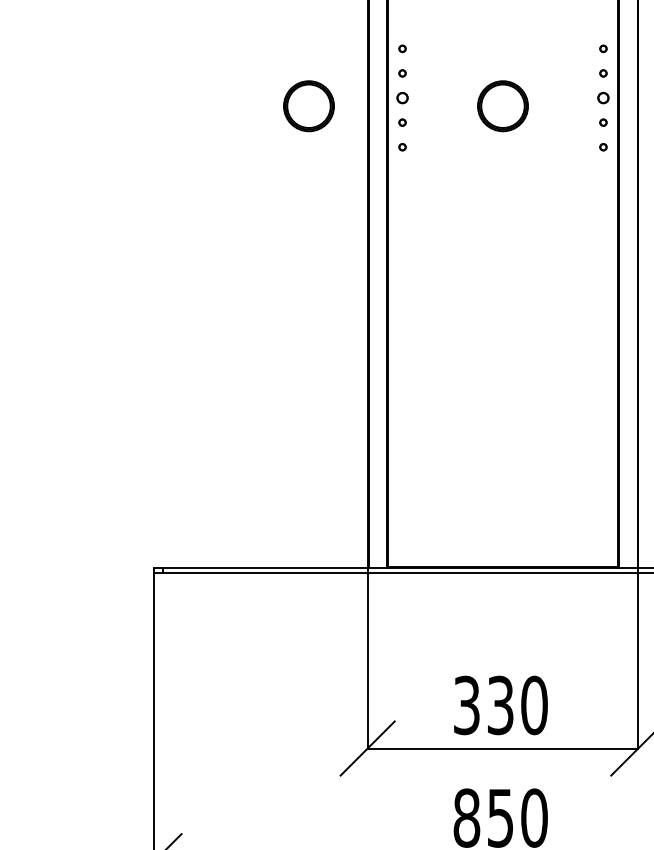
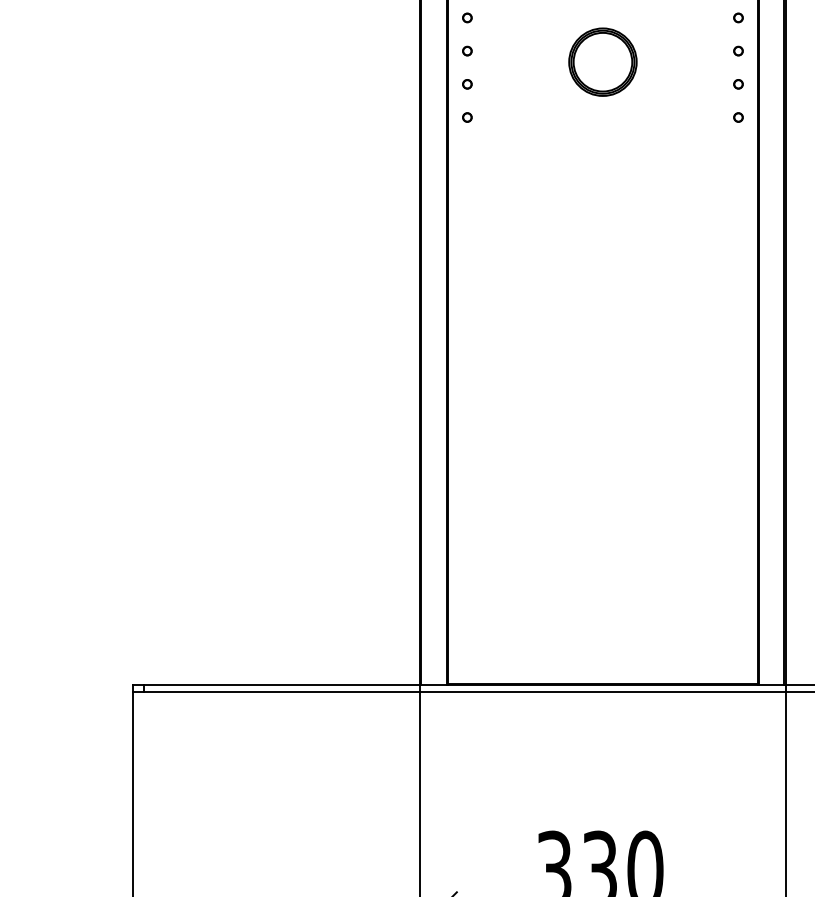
part: (402, 97) -> (467, 50), size x0.62
part: (603, 97) -> (738, 50), size x0.62
part: (308, 106) -> (340, 62), removed

